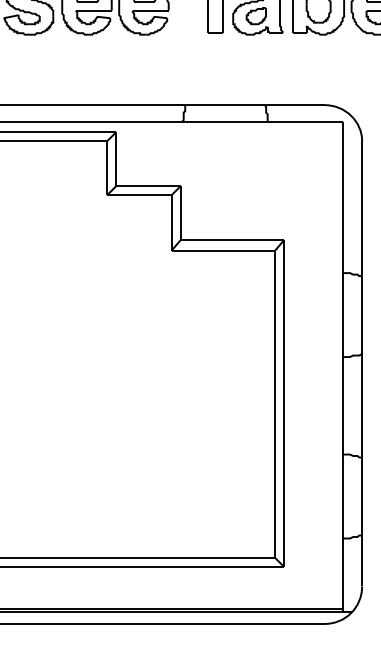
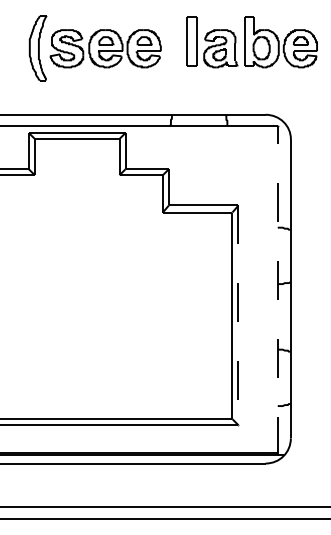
line: (342, 365) -> (277, 289), solid -> dashed
line: (284, 405) -> (238, 316), solid -> dashed

